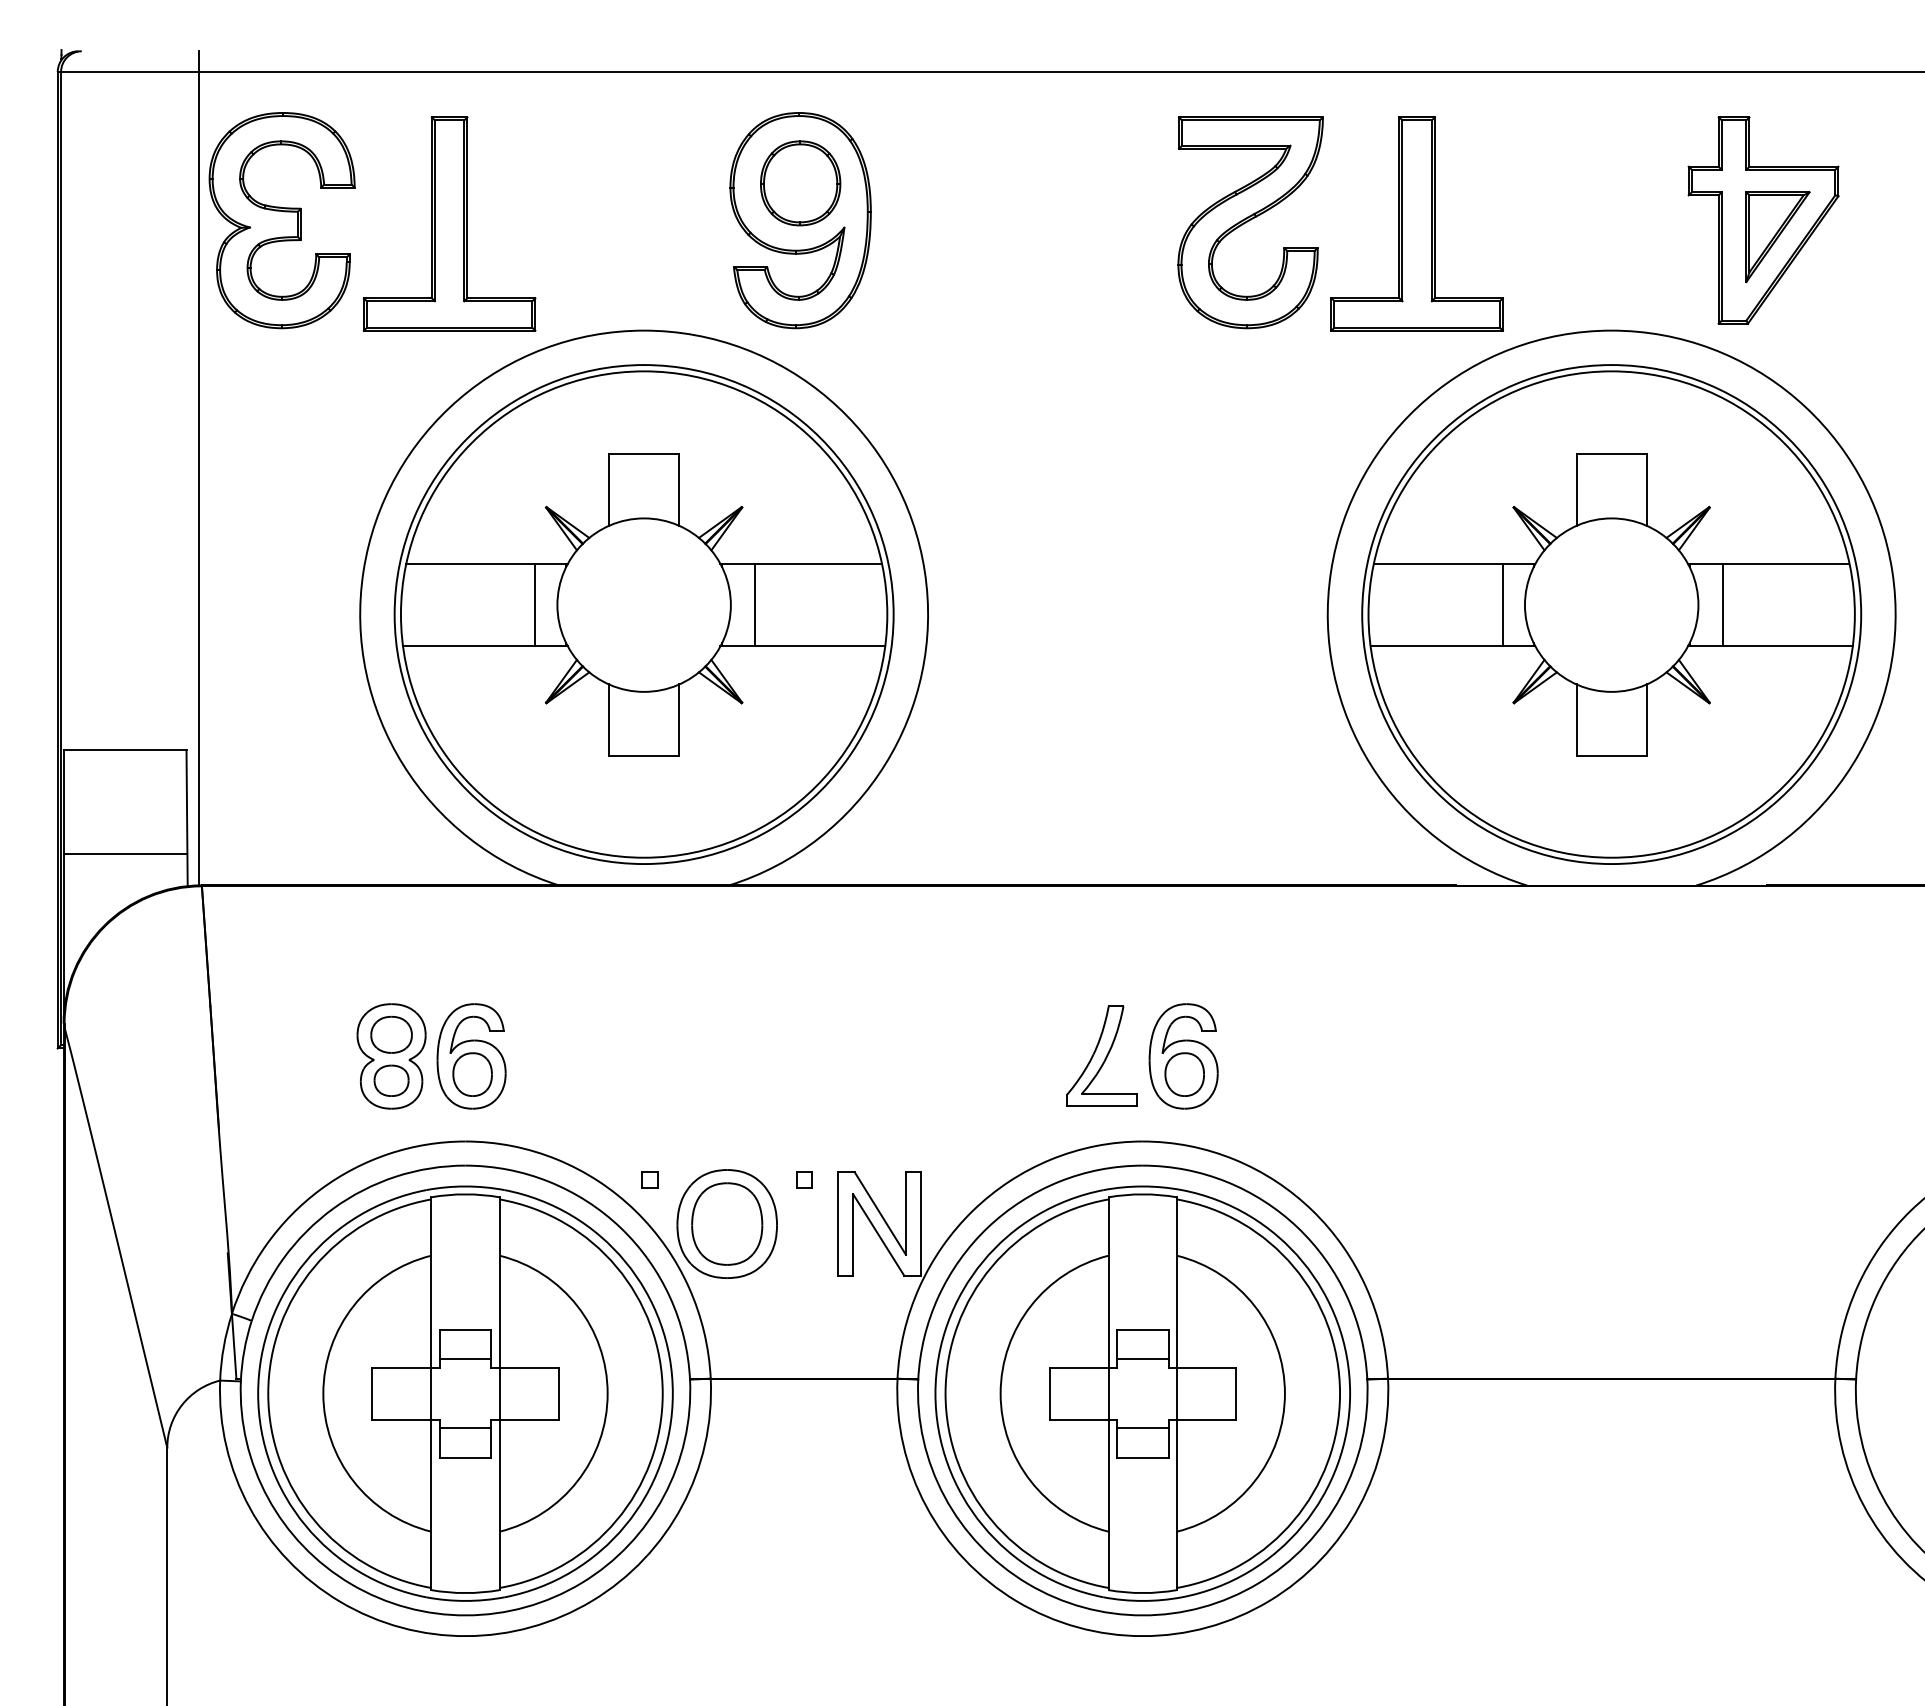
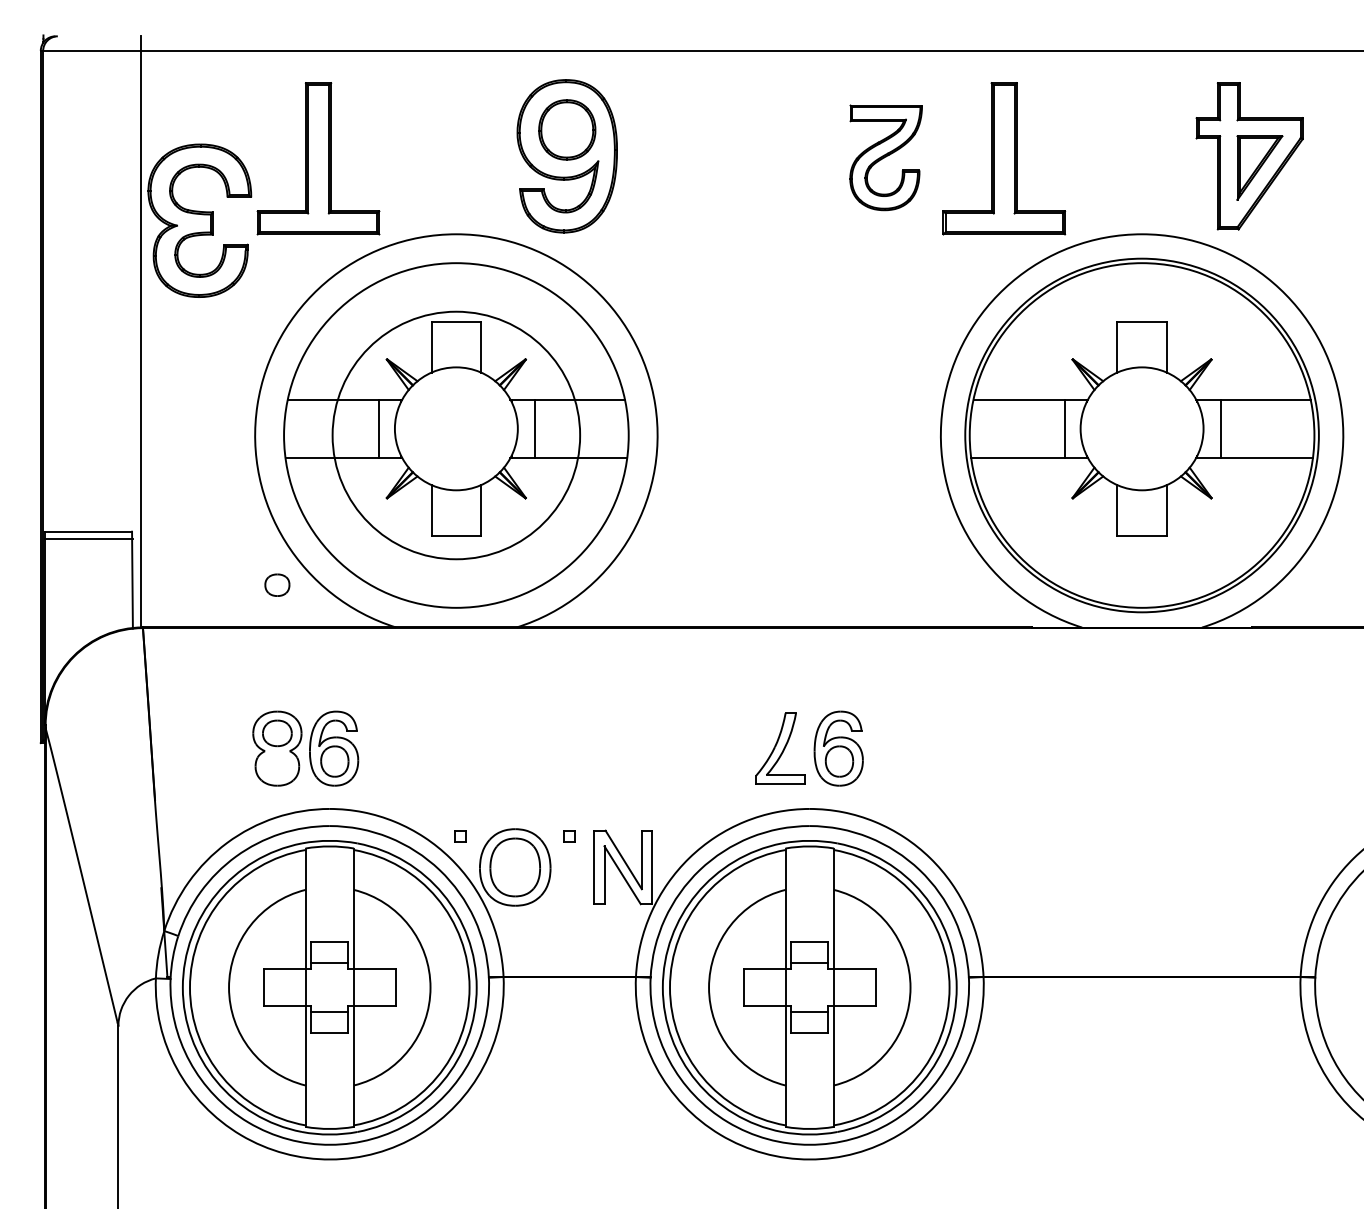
part: (281, 220) -> (199, 220), moved
part: (1250, 222) -> (886, 157), size x0.7
circle: (643, 614) -> (455, 435), size x0.7
line: (125, 853) -> (88, 538), moved
part: (391, 1080) -> (277, 585), moved

